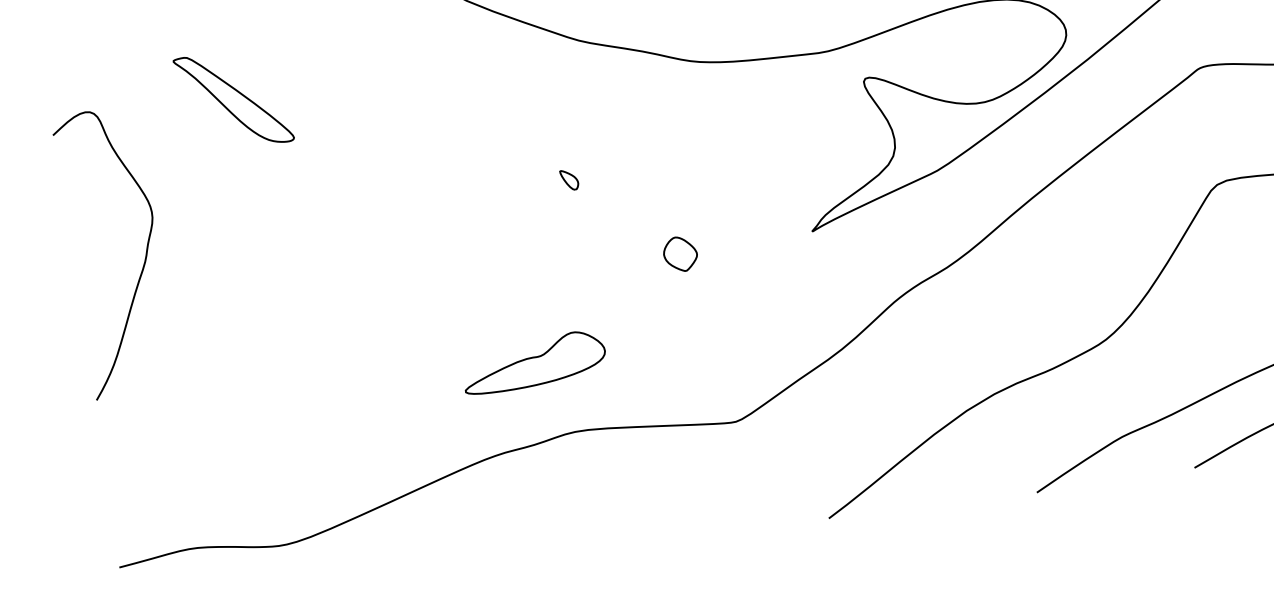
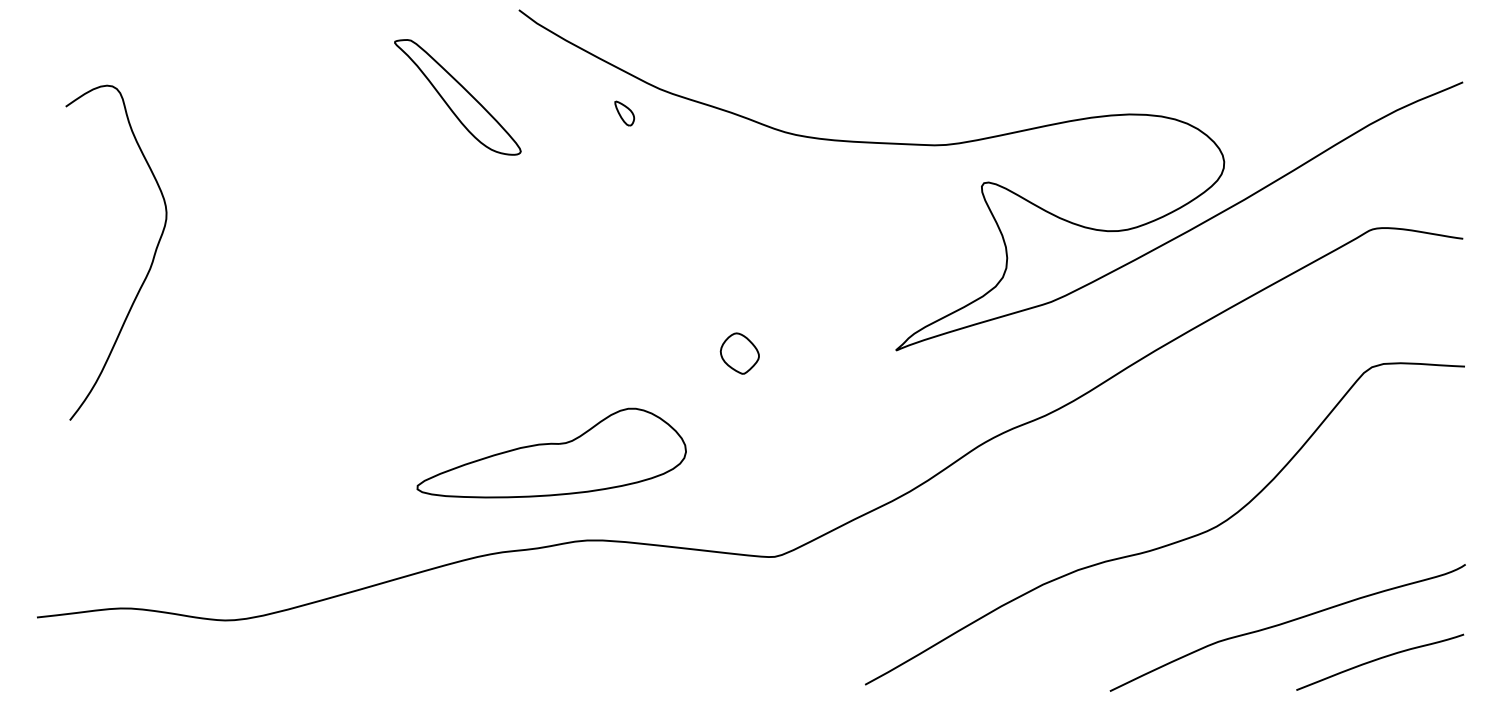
part: (233, 100) -> (457, 97), moved
part: (569, 180) -> (624, 113), moved
curve: (144, 258) -> (150, 264), moved
part: (533, 362) -> (551, 452), size x1.6

